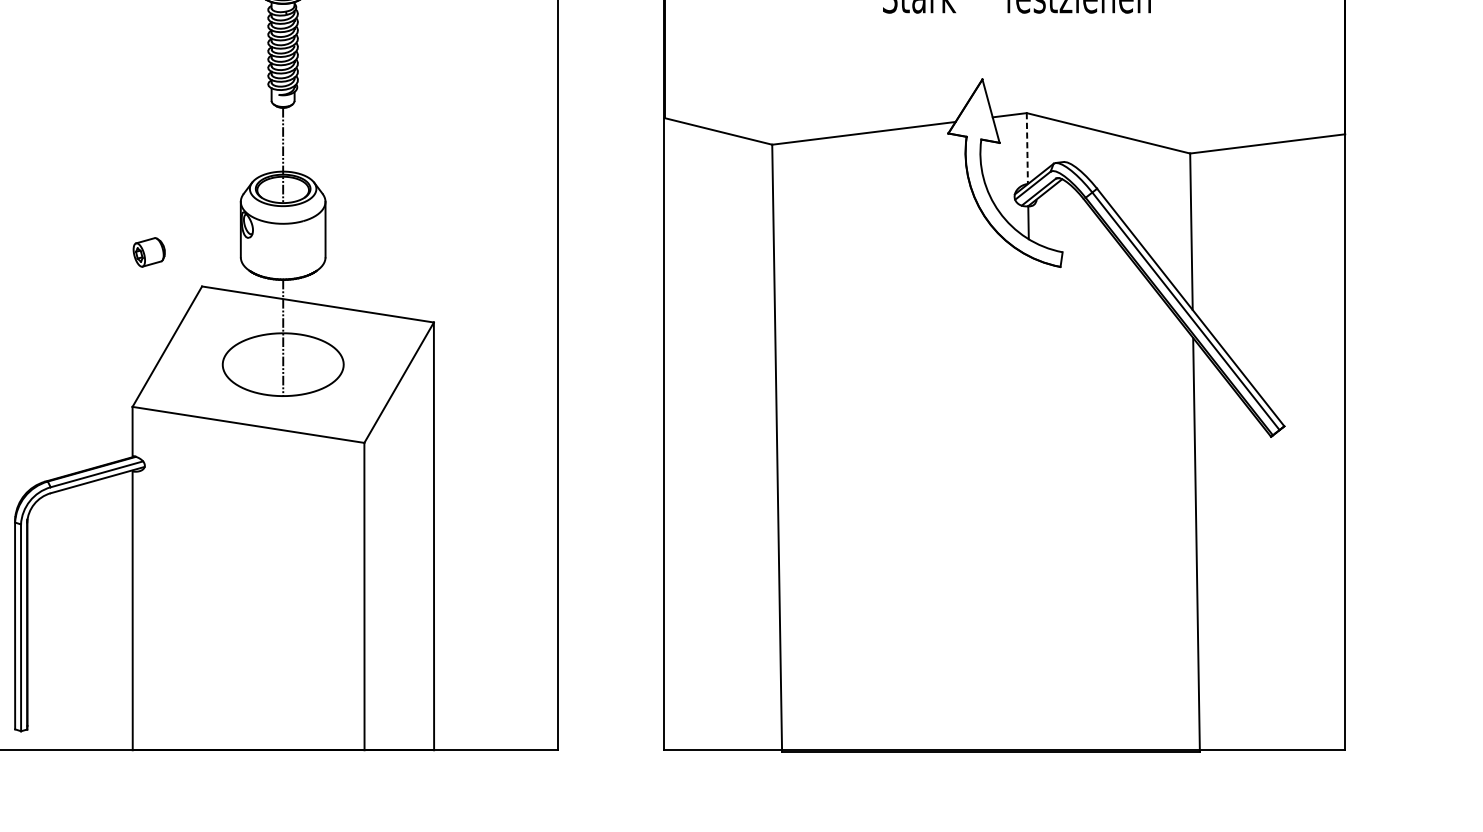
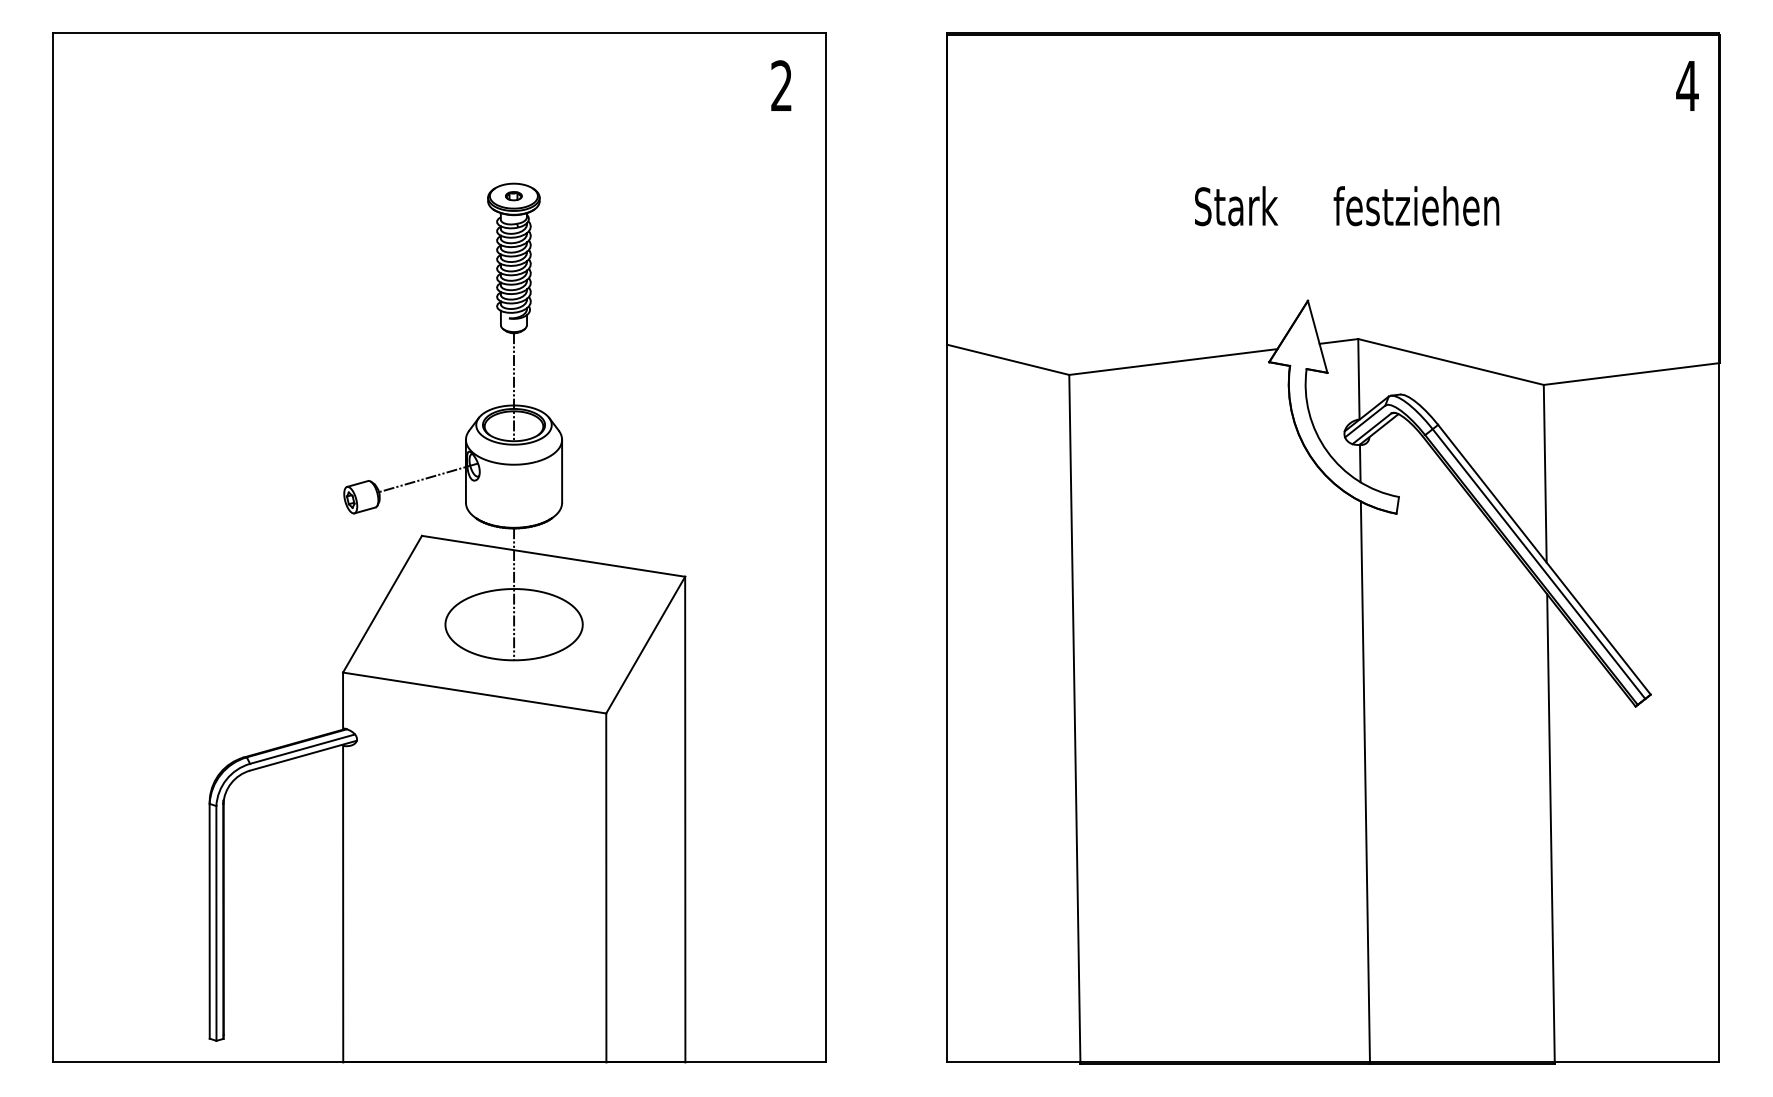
line: (1026, 148) -> (1358, 379), dashed -> solid
line: (207, 235) -> (428, 477), added
line: (1033, 503) -> (1365, 782), added

